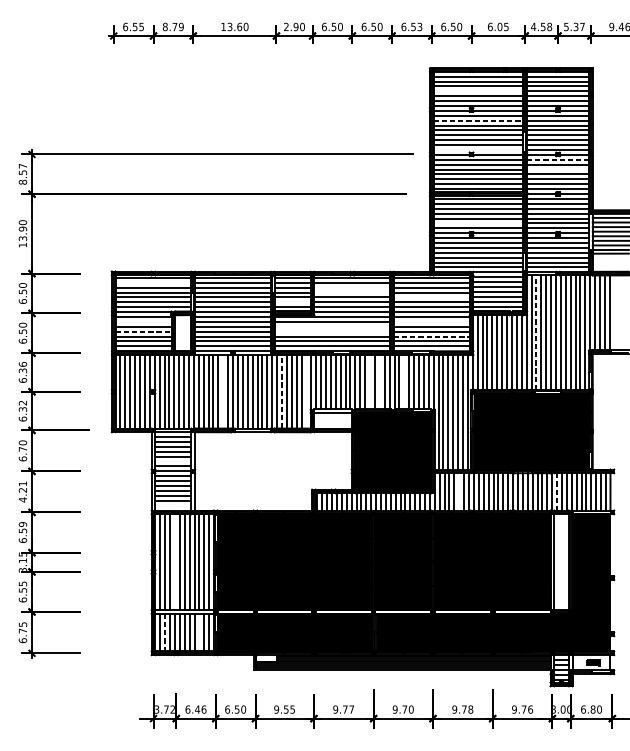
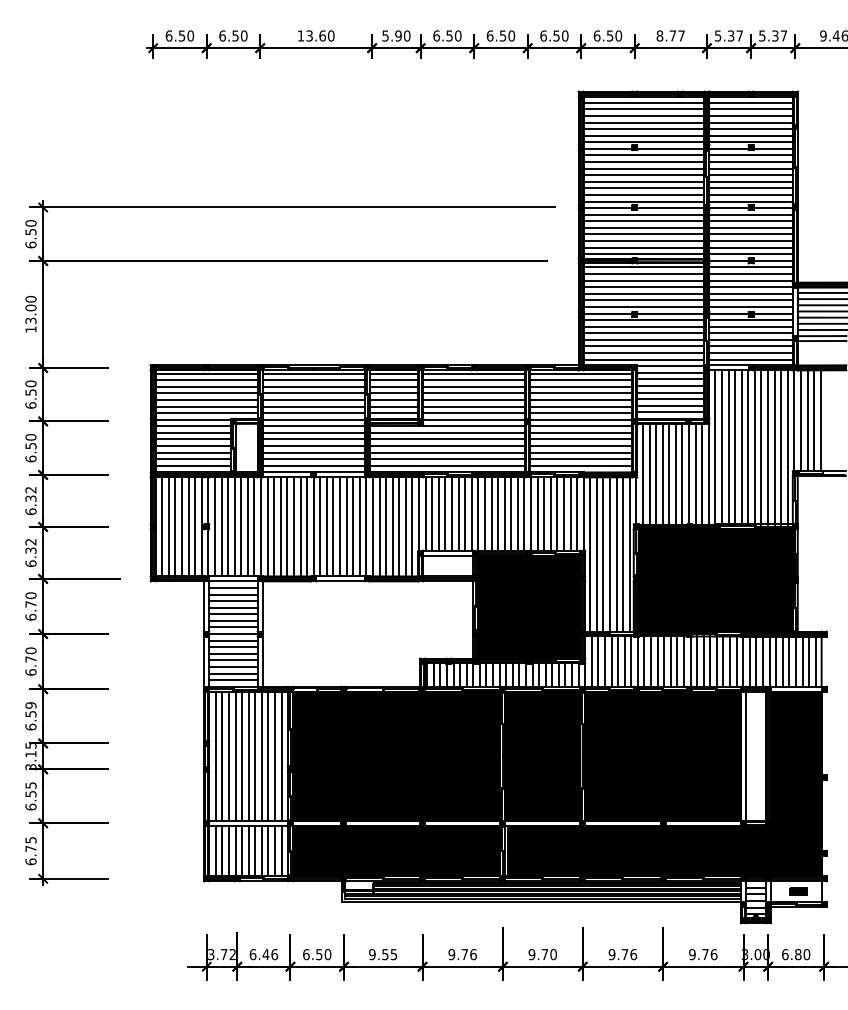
text: (141, 26) -> (190, 35), 6.55 -> 6.50
text: (173, 26) -> (233, 35), 8.79 -> 6.50
text: (286, 26) -> (385, 35), 2.90 -> 5.90
text: (419, 26) -> (564, 35), 6.53 -> 6.50
text: (498, 26) -> (670, 35), 6.05 -> 8.77
text: (541, 26) -> (728, 35), 4.58 -> 5.37
line: (478, 91) -> (643, 122), added
line: (478, 120) -> (644, 162), dashed -> solid
line: (478, 149) -> (643, 201), added
line: (558, 159) -> (751, 214), dashed -> solid
line: (557, 169) -> (750, 227), added
text: (22, 174) -> (30, 234), 8.57 -> 6.50
line: (478, 223) -> (643, 300), added
text: (22, 228) -> (30, 307), 13.90 -> 13.00
line: (153, 282) -> (206, 380), added
line: (352, 287) -> (474, 386), added
line: (352, 292) -> (474, 393), added
line: (432, 297) -> (581, 399), added
line: (292, 302) -> (393, 406), added
line: (142, 321) -> (192, 432), added
line: (432, 321) -> (581, 432), added
line: (332, 326) -> (447, 439), added
line: (143, 332) -> (193, 446), dashed -> solid
line: (332, 332) -> (447, 446), added
line: (536, 332) -> (721, 446), dashed -> solid
line: (432, 336) -> (581, 452), dashed -> solid
text: (22, 363) -> (30, 489), 6.36 -> 6.32
line: (370, 381) -> (498, 513), added
line: (380, 381) -> (511, 513), added
line: (404, 381) -> (544, 513), added
line: (223, 391) -> (300, 526), added
line: (281, 391) -> (379, 526), dashed -> solid
line: (306, 391) -> (412, 526), added
line: (173, 461) -> (233, 620), added
text: (22, 491) -> (30, 661), 4.21 -> 6.70
line: (459, 491) -> (618, 661), added
line: (556, 492) -> (749, 662), dashed -> solid
line: (173, 505) -> (233, 680), added
line: (174, 561) -> (235, 755), added
line: (165, 632) -> (222, 851), dashed -> solid
line: (199, 632) -> (268, 850), added
text: (351, 709) -> (473, 954), 9.77 -> 9.76
text: (470, 709) -> (633, 954), 9.78 -> 9.76

